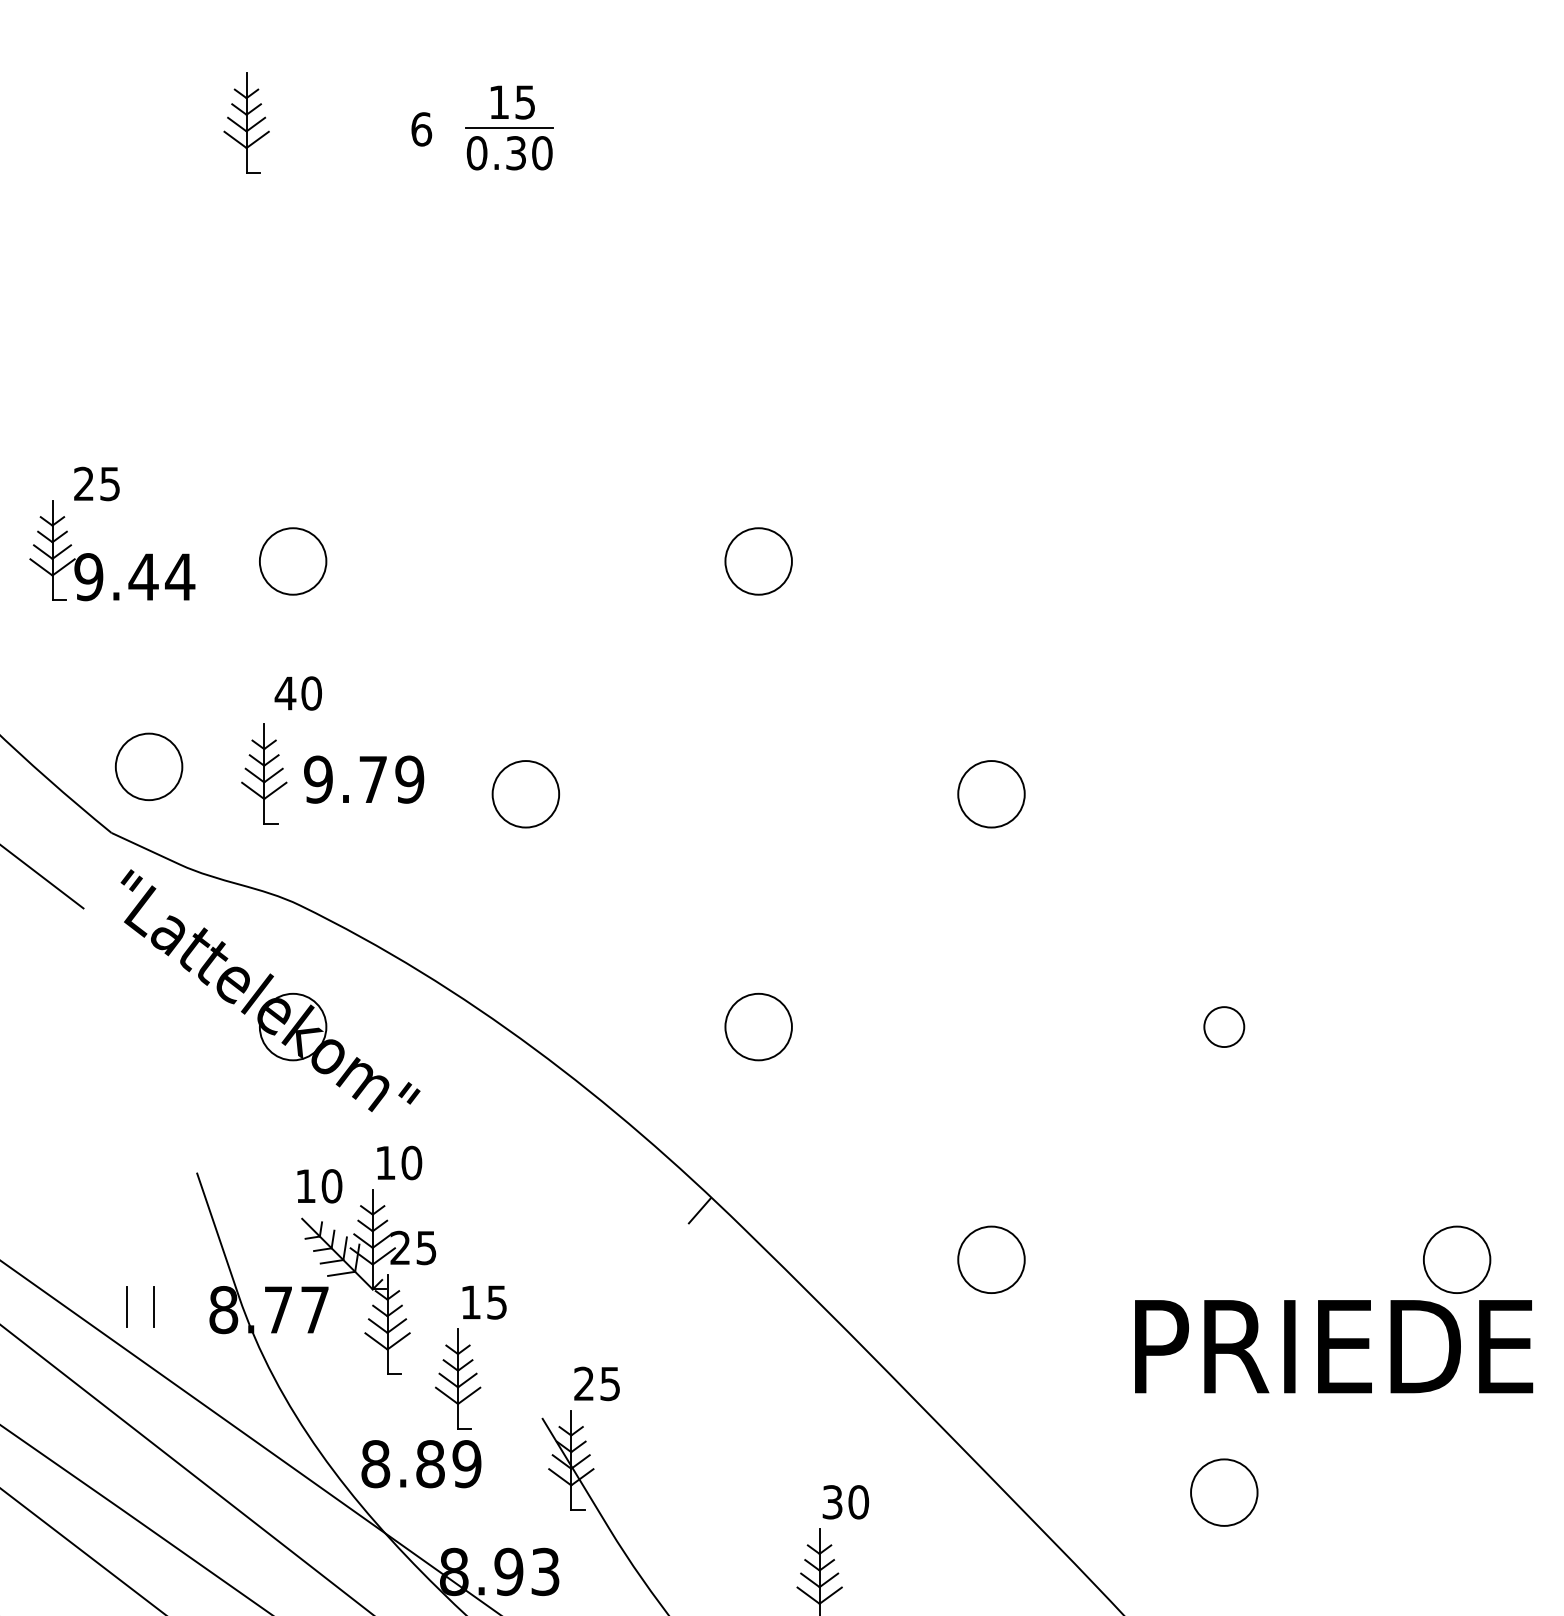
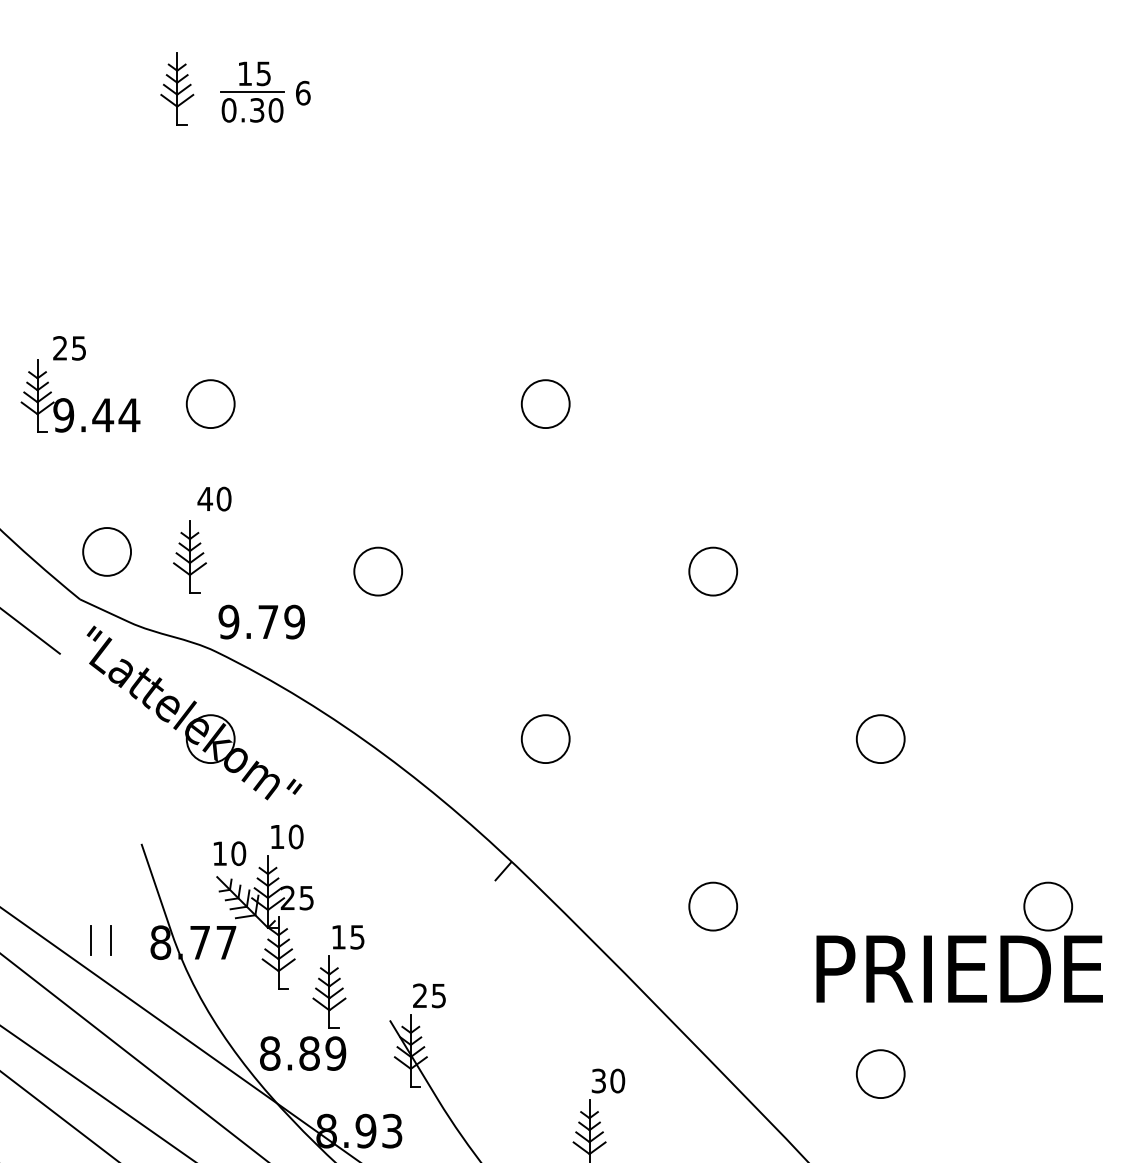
part: (509, 126) -> (252, 91), moved
text: (363, 778) -> (261, 621), moved
circle: (1223, 1027) -> (880, 739), size x1.67

